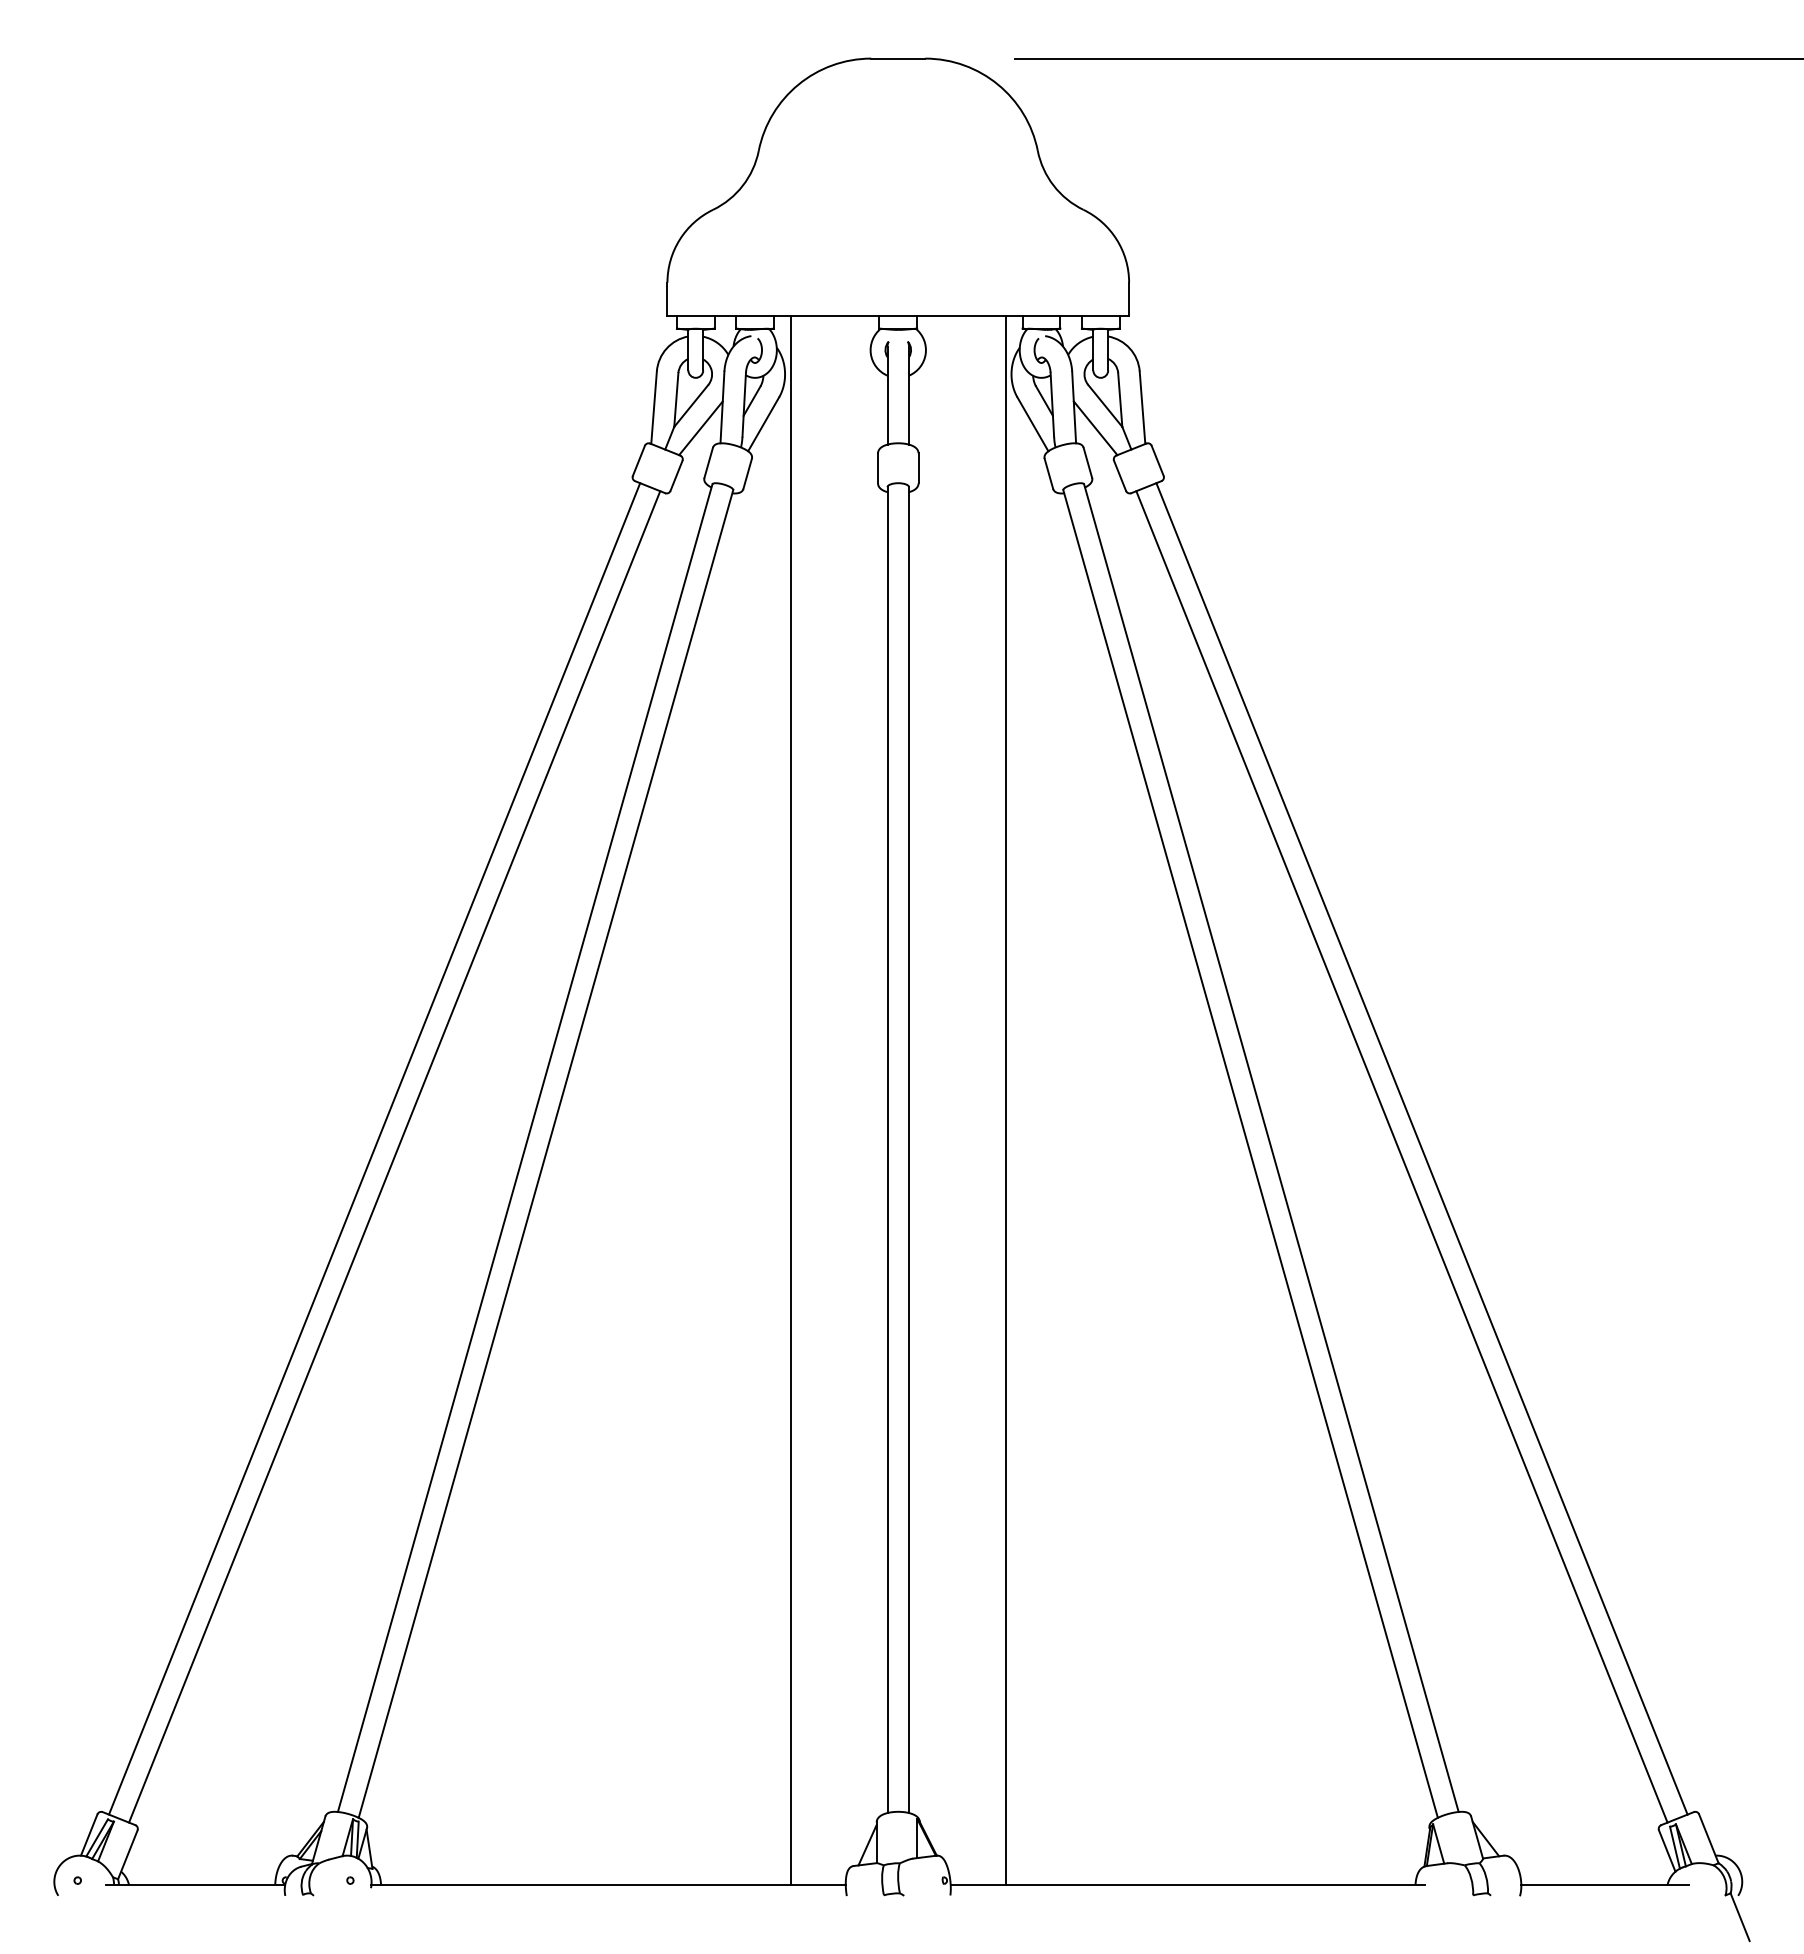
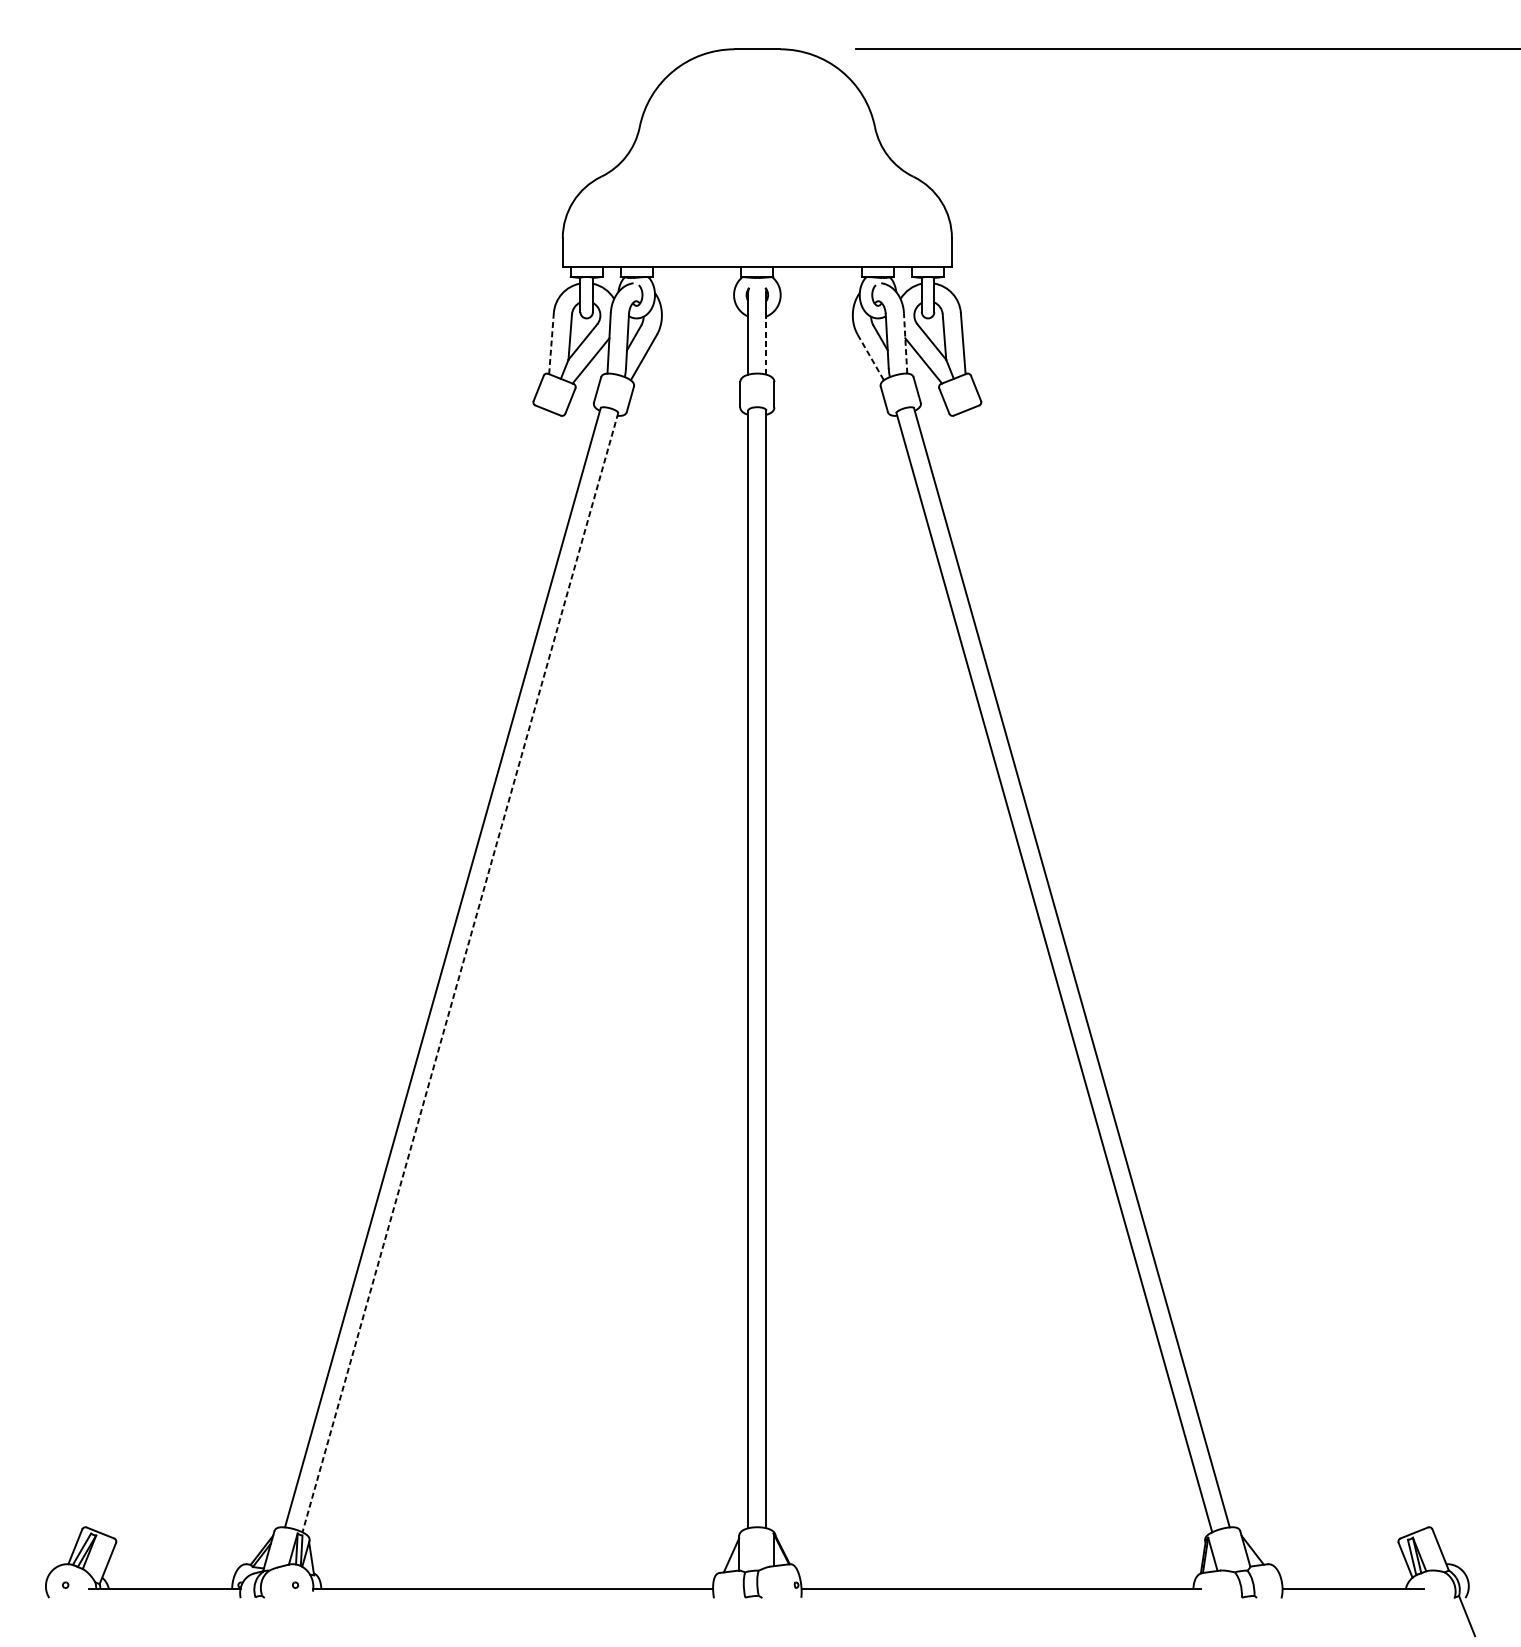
line: (654, 407) -> (551, 343), solid -> dashed
line: (909, 407) -> (766, 343), solid -> dashed
line: (1074, 407) -> (905, 343), solid -> dashed
line: (1033, 424) -> (871, 357), solid -> dashed
line: (790, 1100) -> (666, 927), removed
line: (1005, 1100) -> (847, 927), removed
line: (374, 1148) -> (315, 968), removed
line: (1421, 1148) -> (1198, 968), removed
line: (545, 1153) -> (459, 972), solid -> dashed
line: (394, 1156) -> (332, 974), removed
line: (1401, 1156) -> (1181, 974), removed

